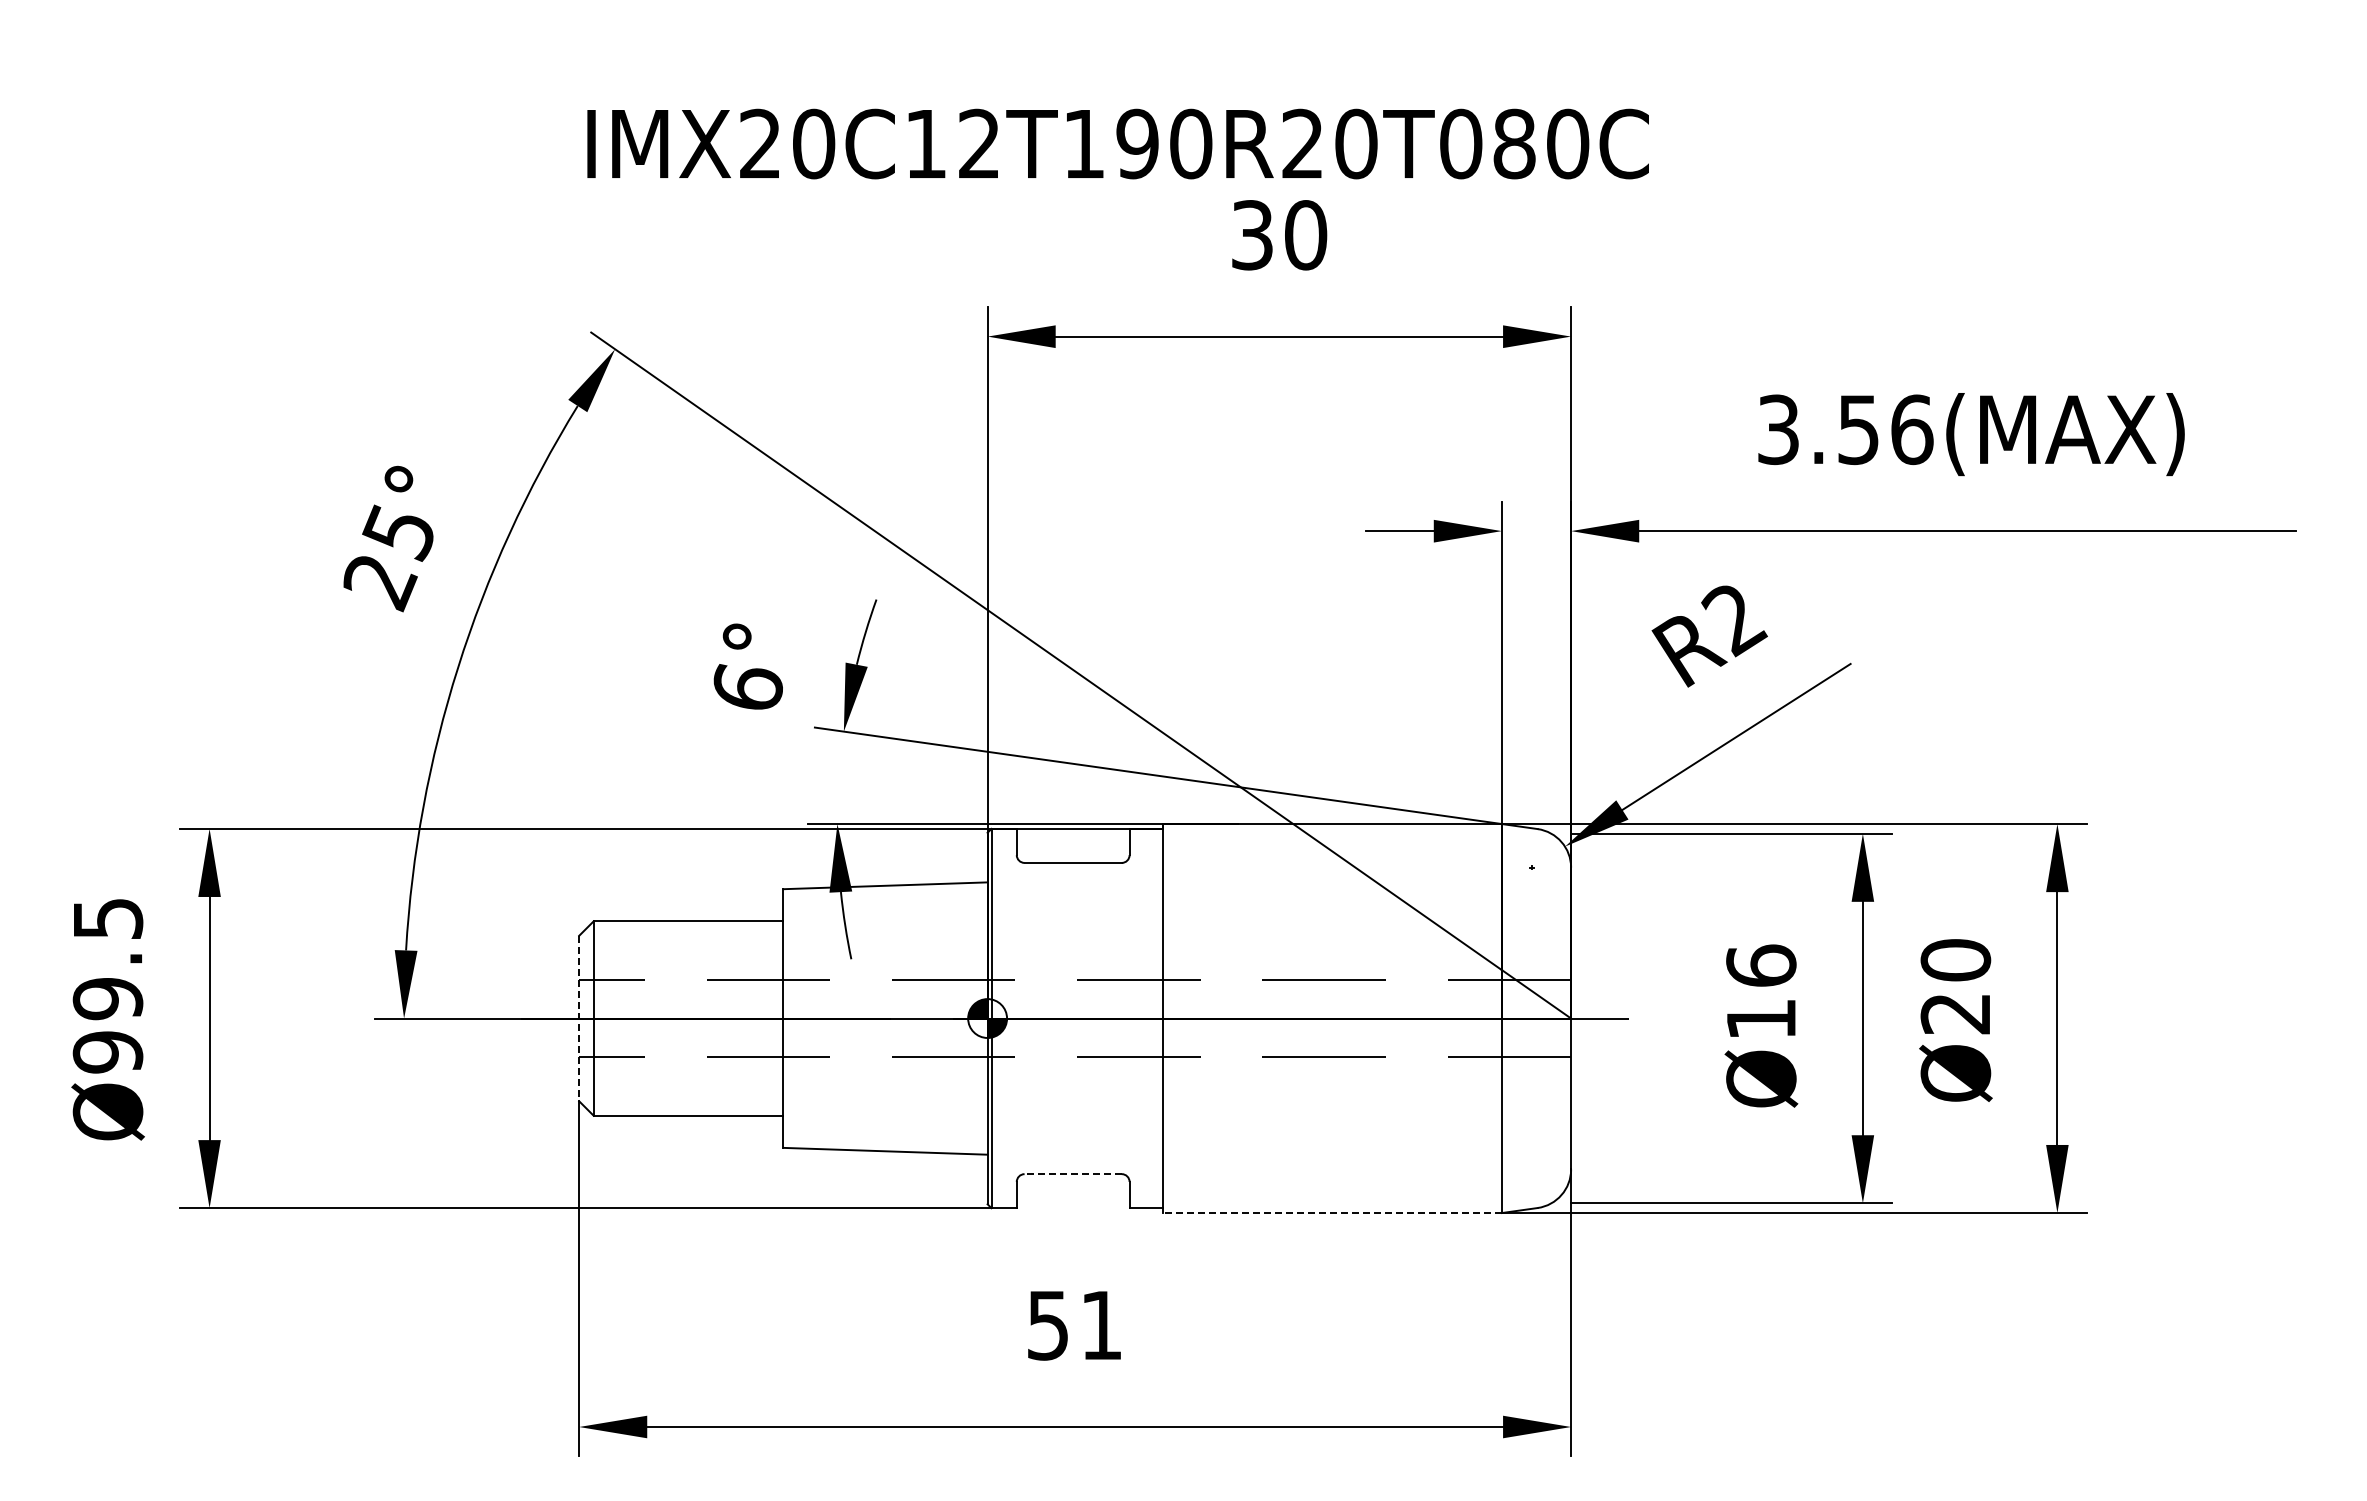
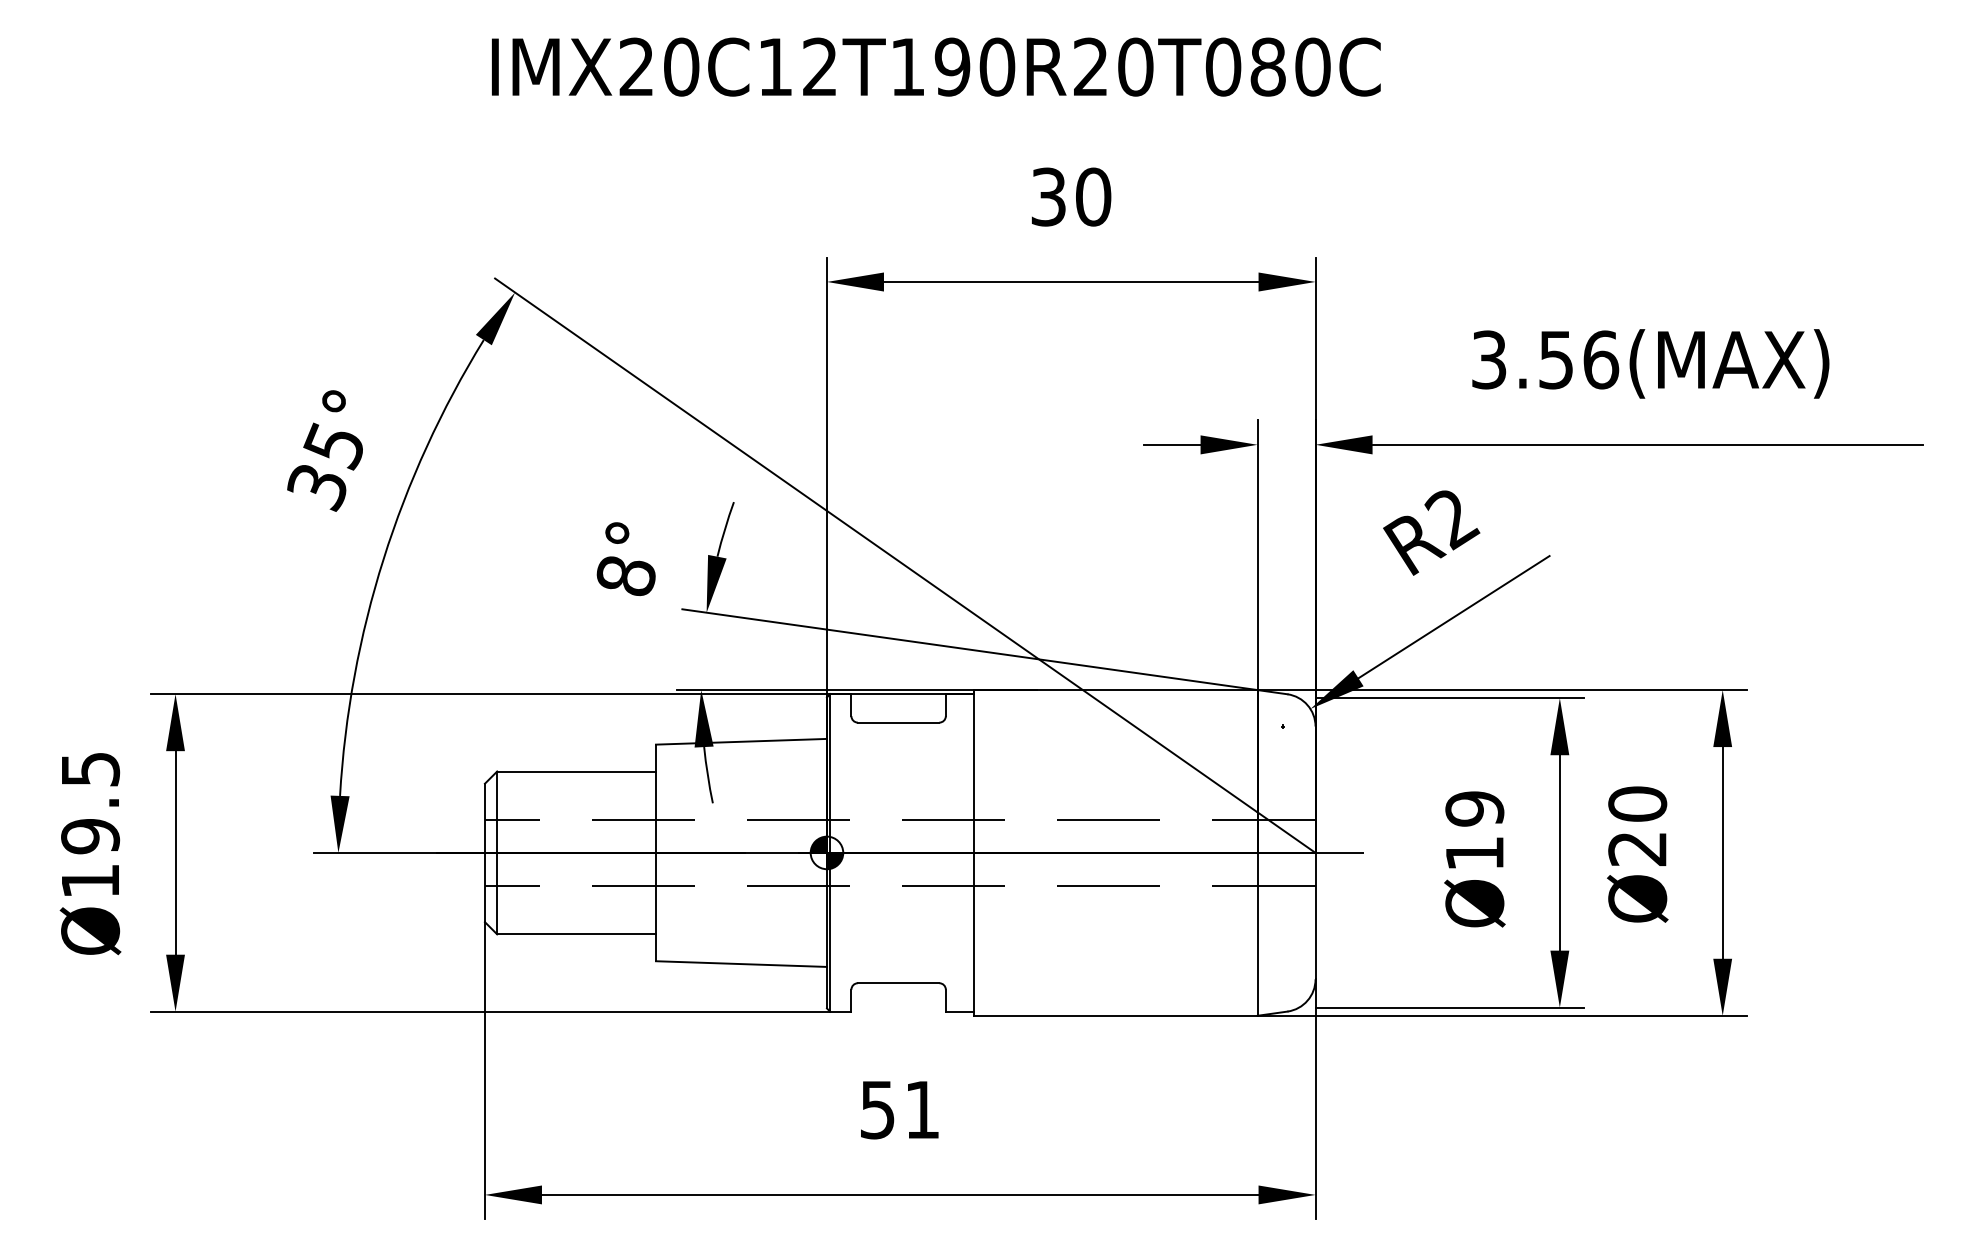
text: (1117, 143) -> (935, 66), moved
text: (379, 583) -> (317, 488), 25° -> 35°
text: (747, 687) -> (625, 575), 6° -> 8°
text: (1761, 965) -> (1474, 808), Ø16 -> Ø19
line: (579, 1018) -> (485, 852), dashed -> solid
text: (107, 1052) -> (90, 881), Ø99.5 -> Ø19.5
line: (1073, 1174) -> (898, 983), dashed -> solid
line: (1332, 1213) -> (1115, 1016), dashed -> solid

